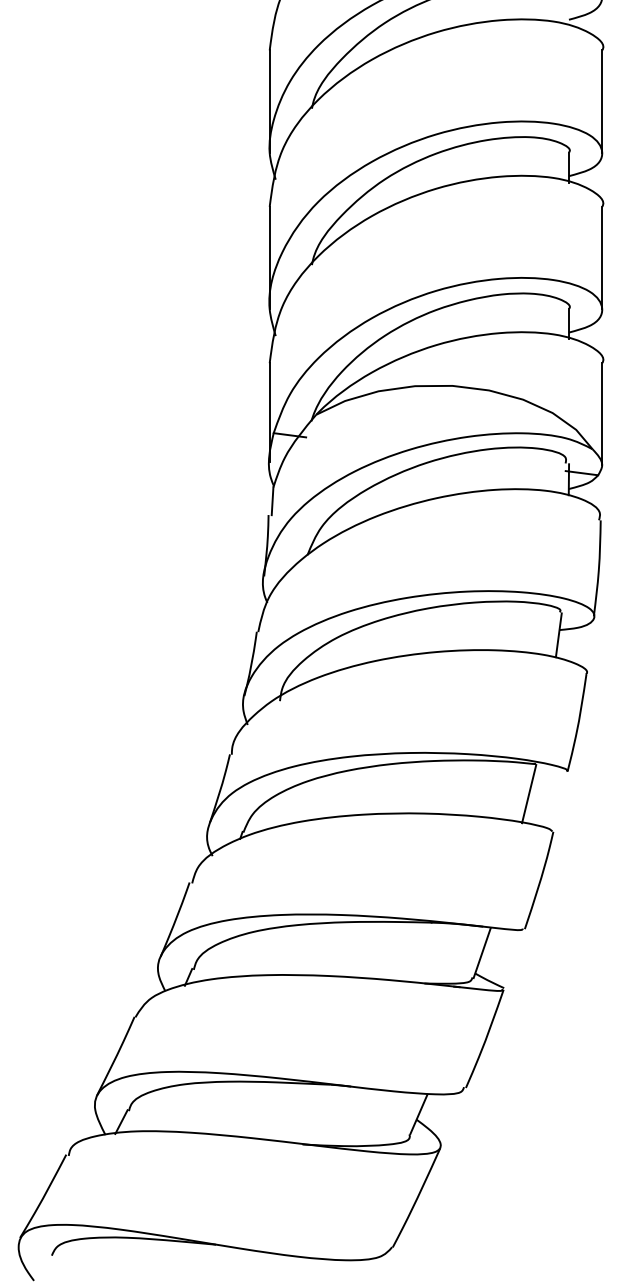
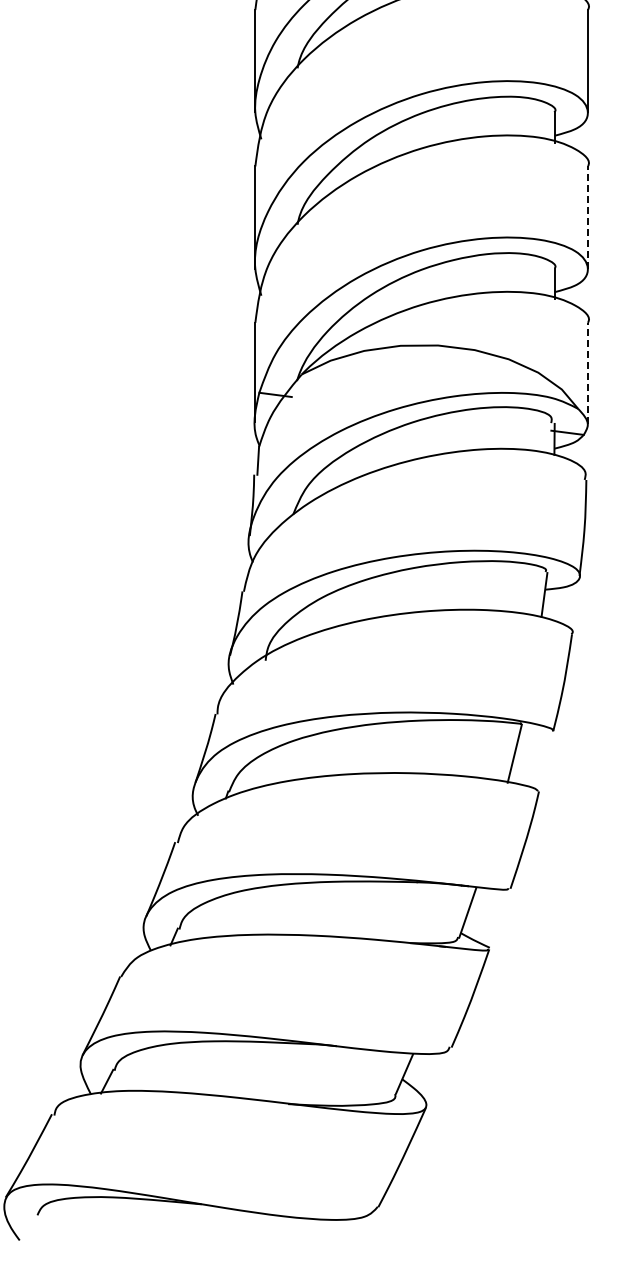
line: (602, 257) -> (588, 217), solid -> dashed
line: (602, 413) -> (588, 373), solid -> dashed

